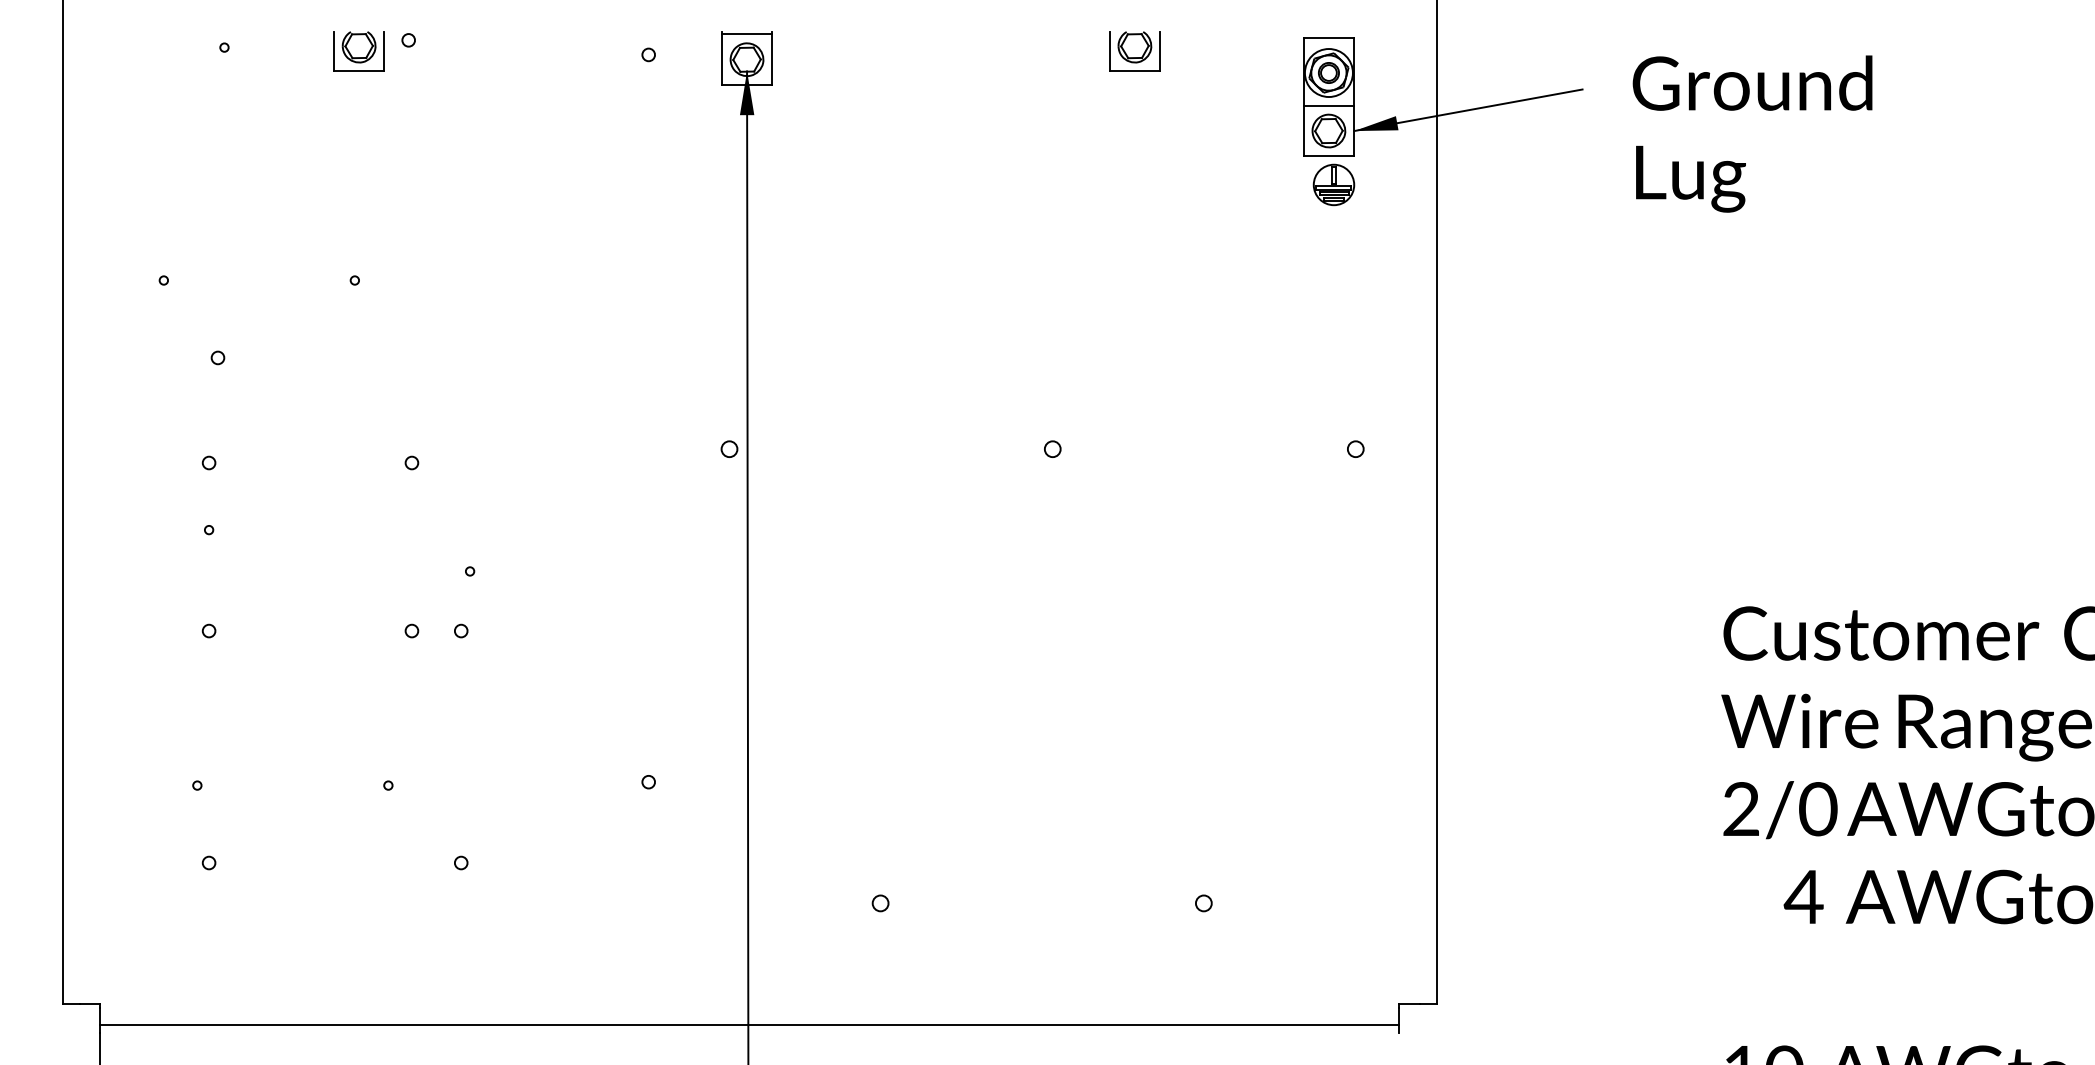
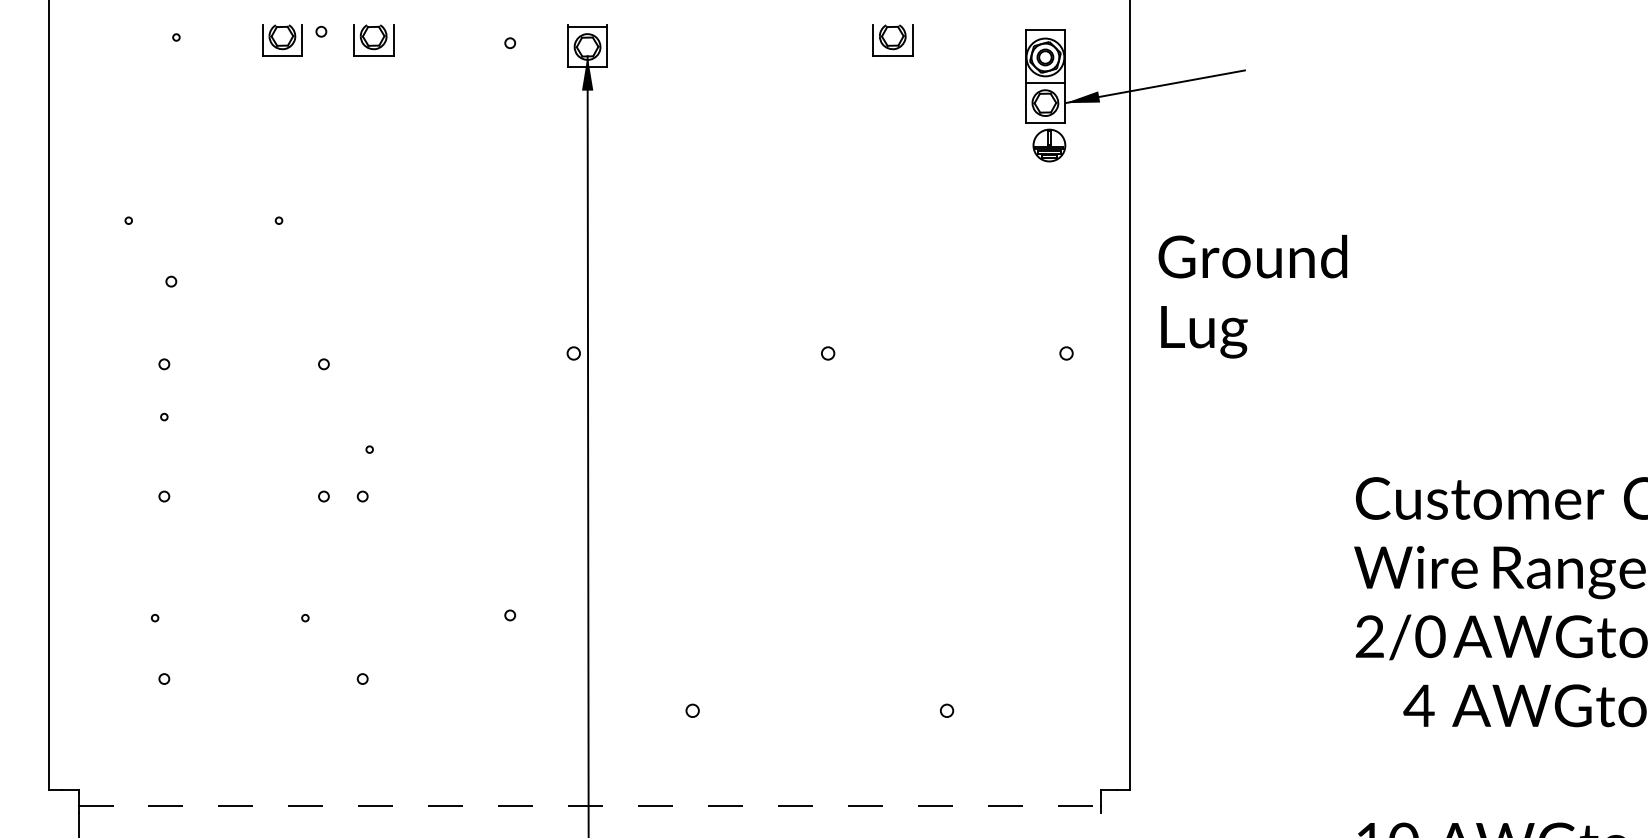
part: (474, 51) -> (373, 40), added
text: (1752, 133) -> (1252, 296), moved
line: (749, 1024) -> (589, 806), solid -> dashed

